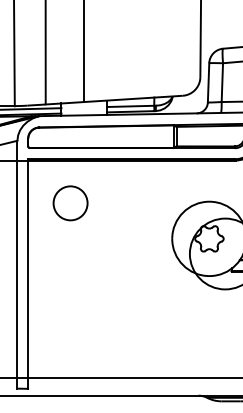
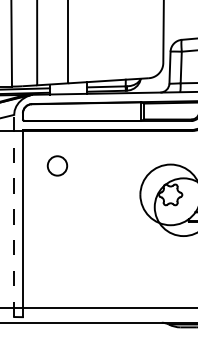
circle: (70, 202) -> (57, 165), size x0.7
line: (17, 264) -> (14, 215), solid -> dashed

